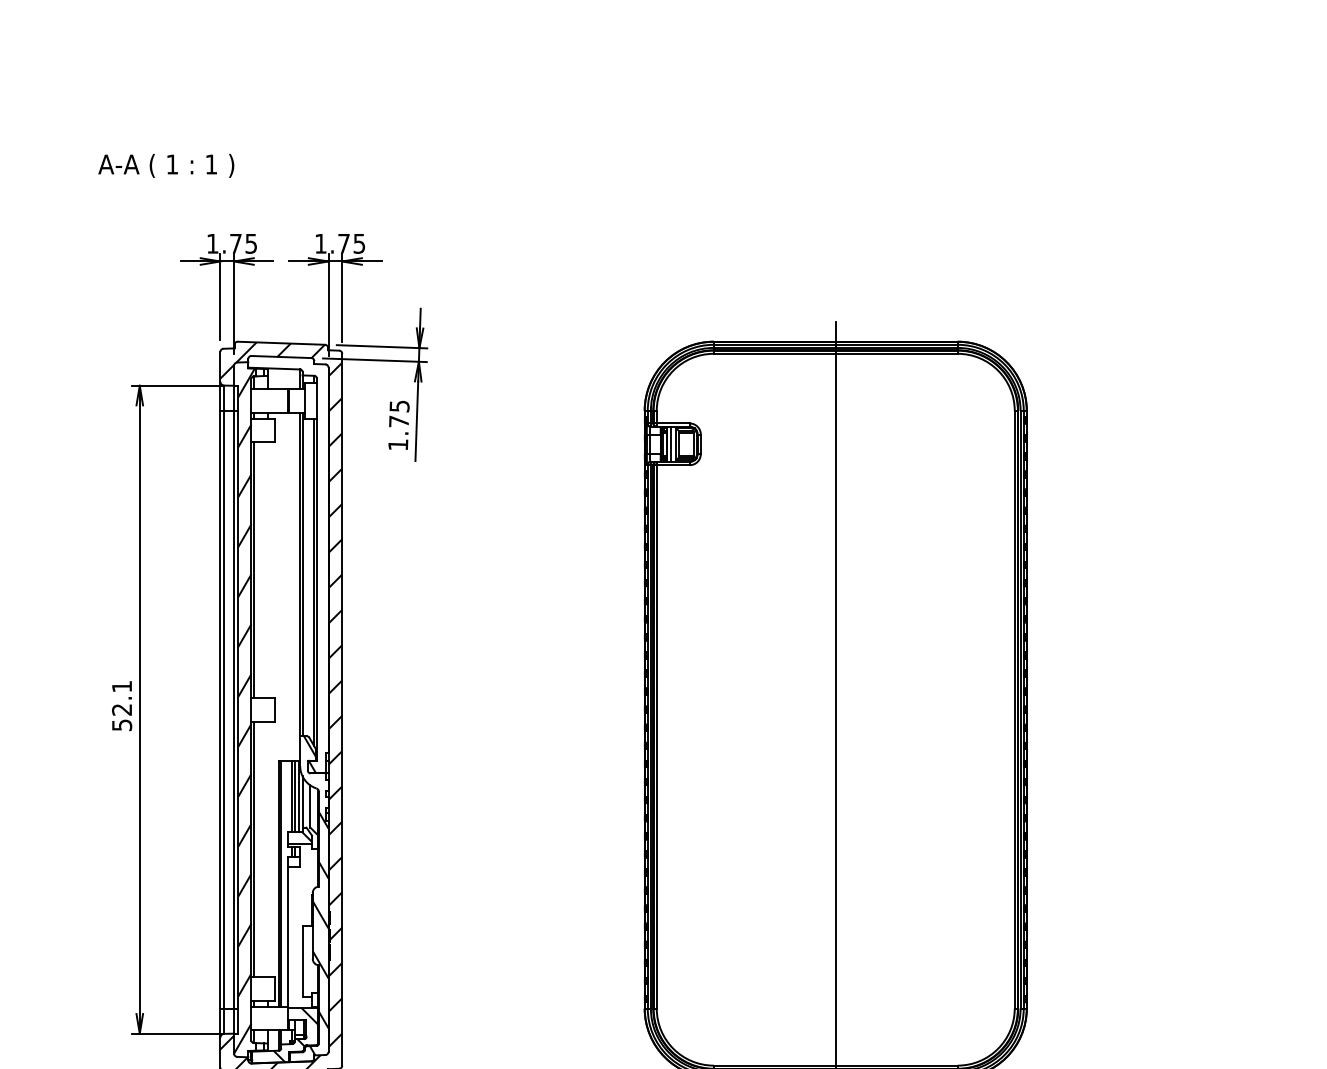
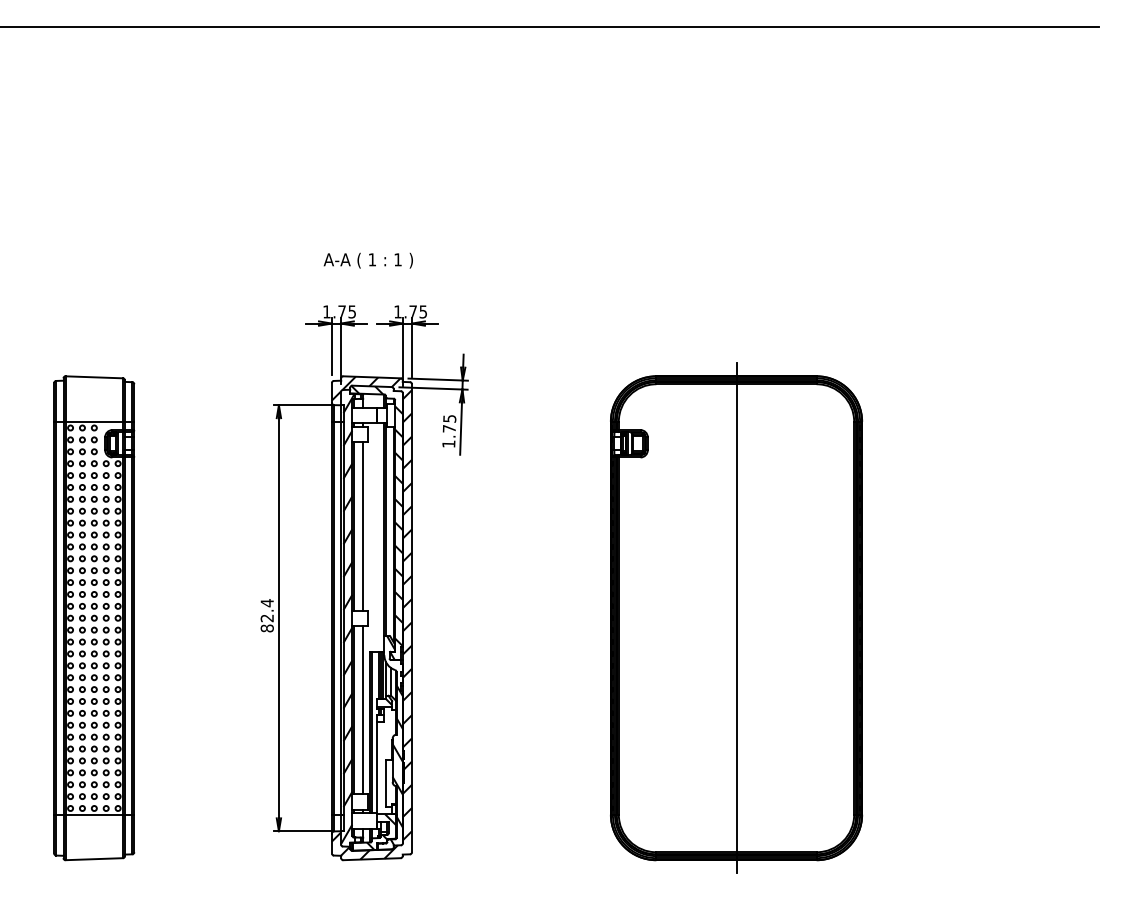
text: (164, 165) -> (367, 260), moved
hatch: (289, 553) -> (377, 515), added
line: (268, 570) -> (363, 526), added
text: (120, 705) -> (266, 615), 52.1 -> 82.4
line: (268, 850) -> (363, 710), added

